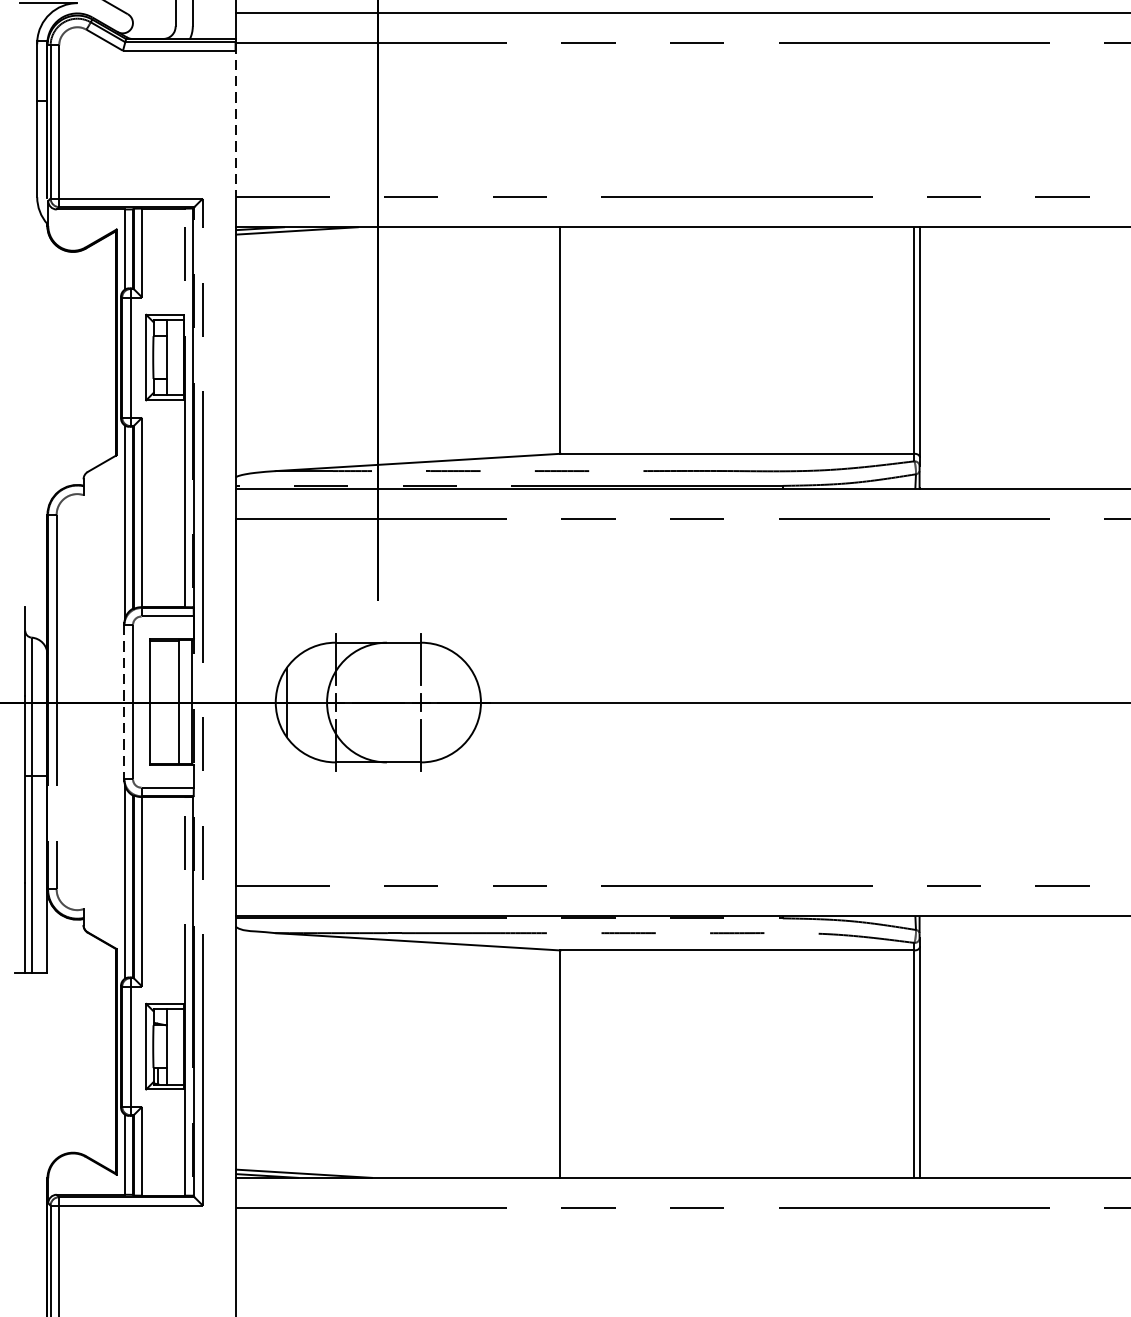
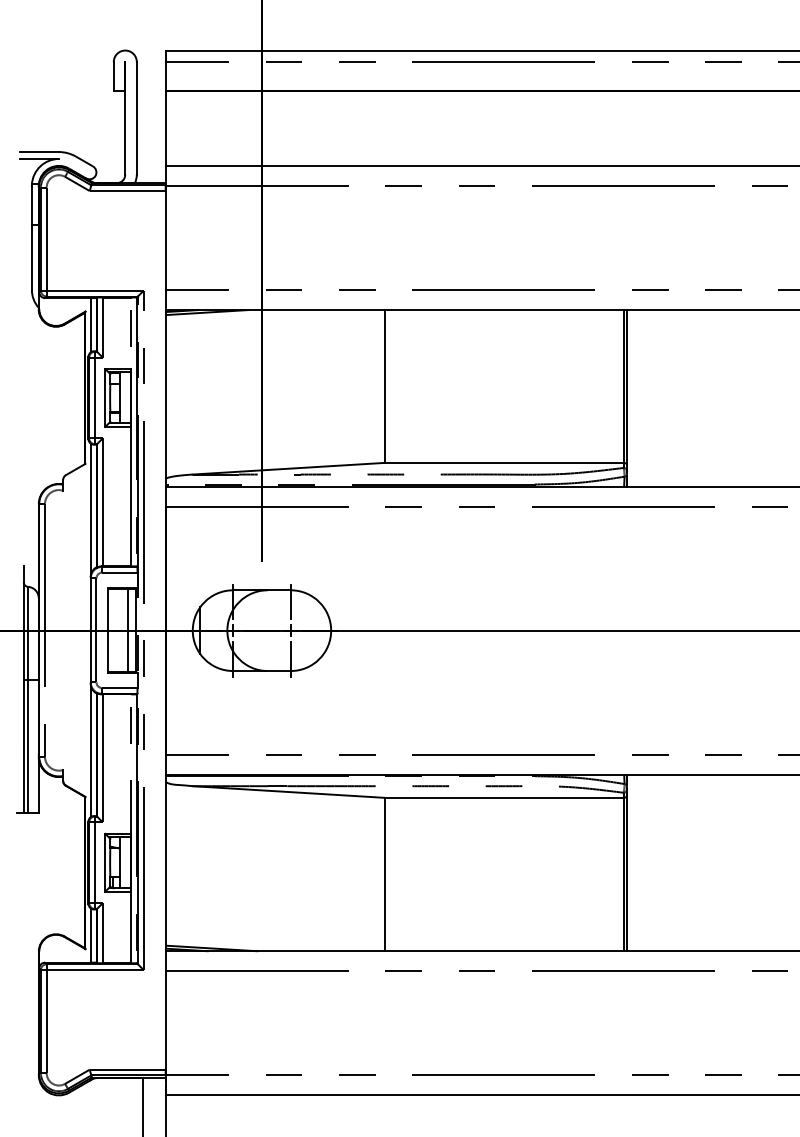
line: (235, 119) -> (165, 237), dashed -> solid
line: (124, 702) -> (90, 630), dashed -> solid

